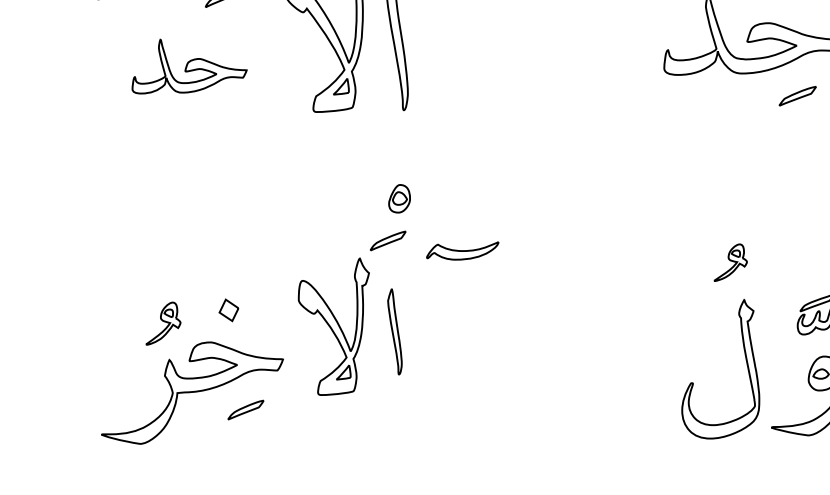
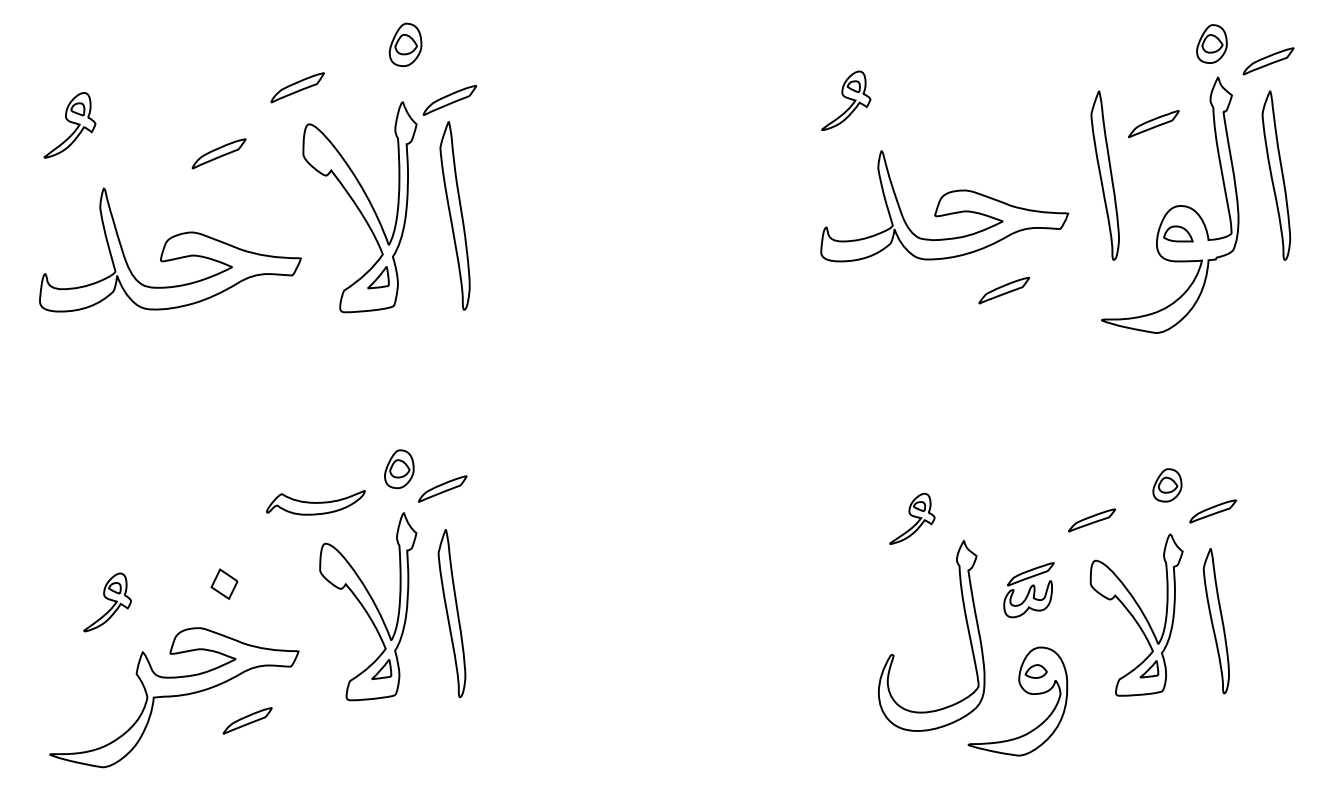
part: (189, 66) -> (170, 249), size x1.67
part: (399, 198) -> (399, 469), moved
part: (462, 250) -> (315, 502), moved
part: (163, 323) -> (107, 602), moved
part: (394, 331) -> (451, 613), size x1.43
part: (746, 365) -> (967, 630), moved

